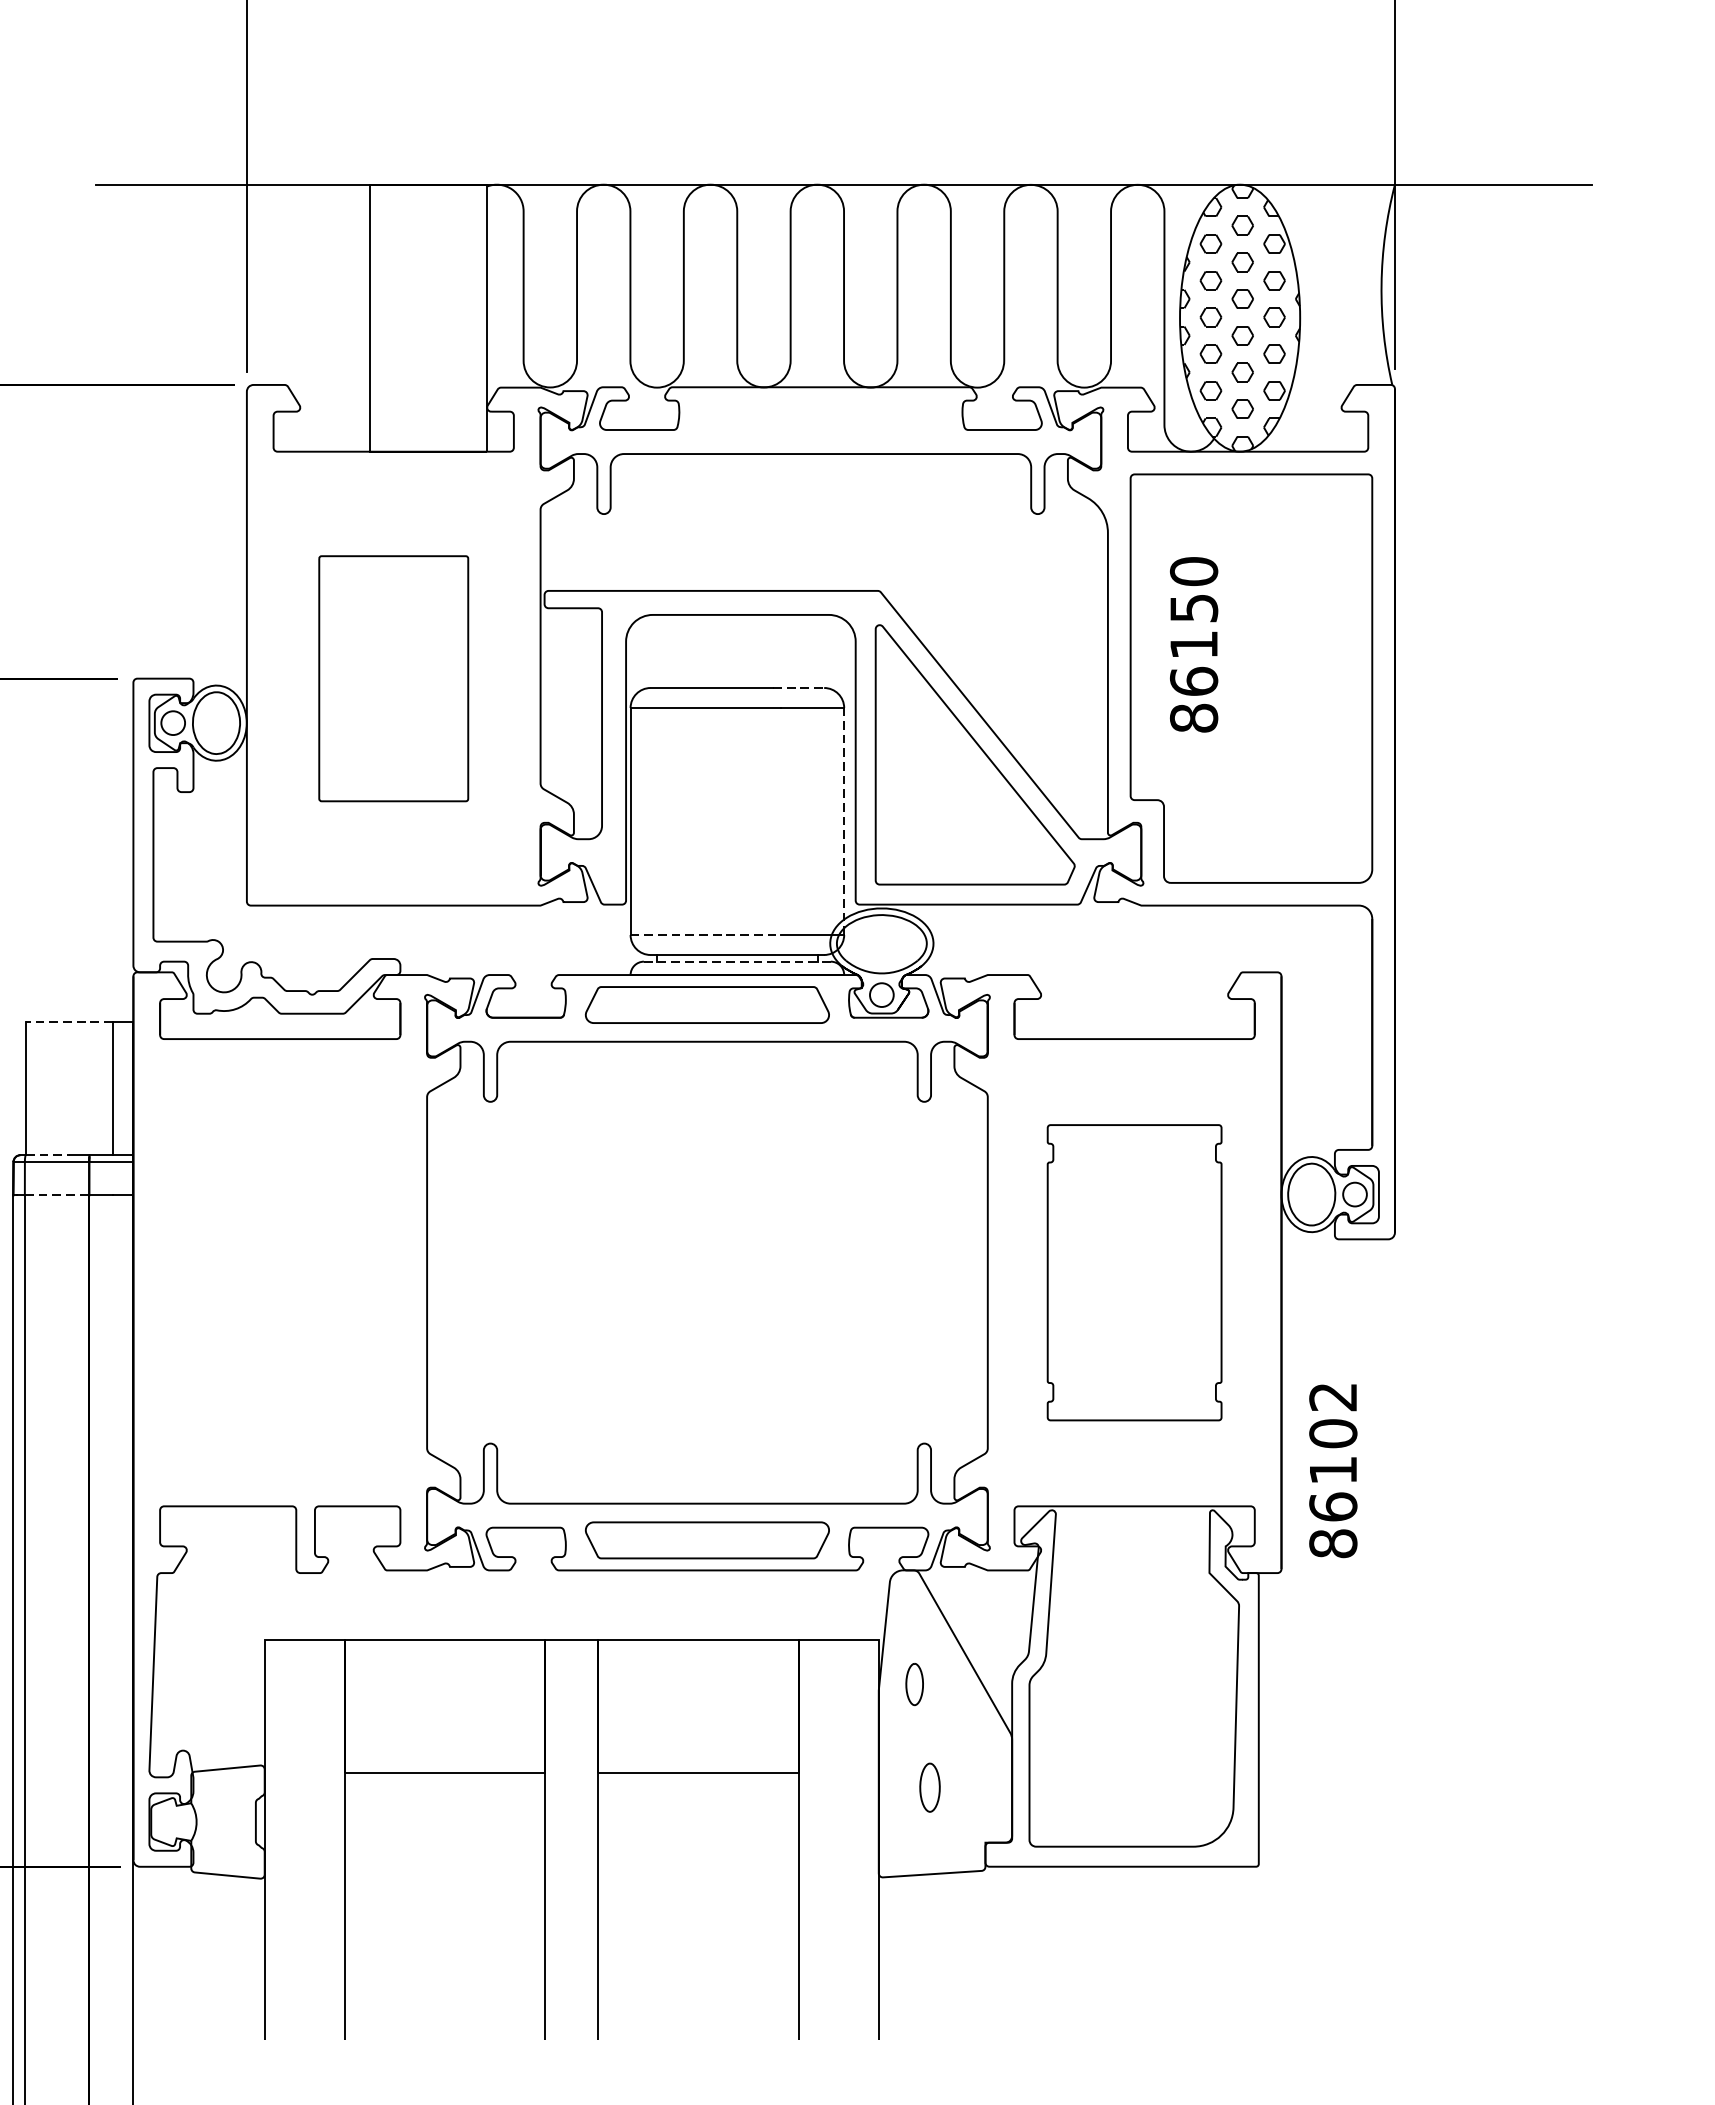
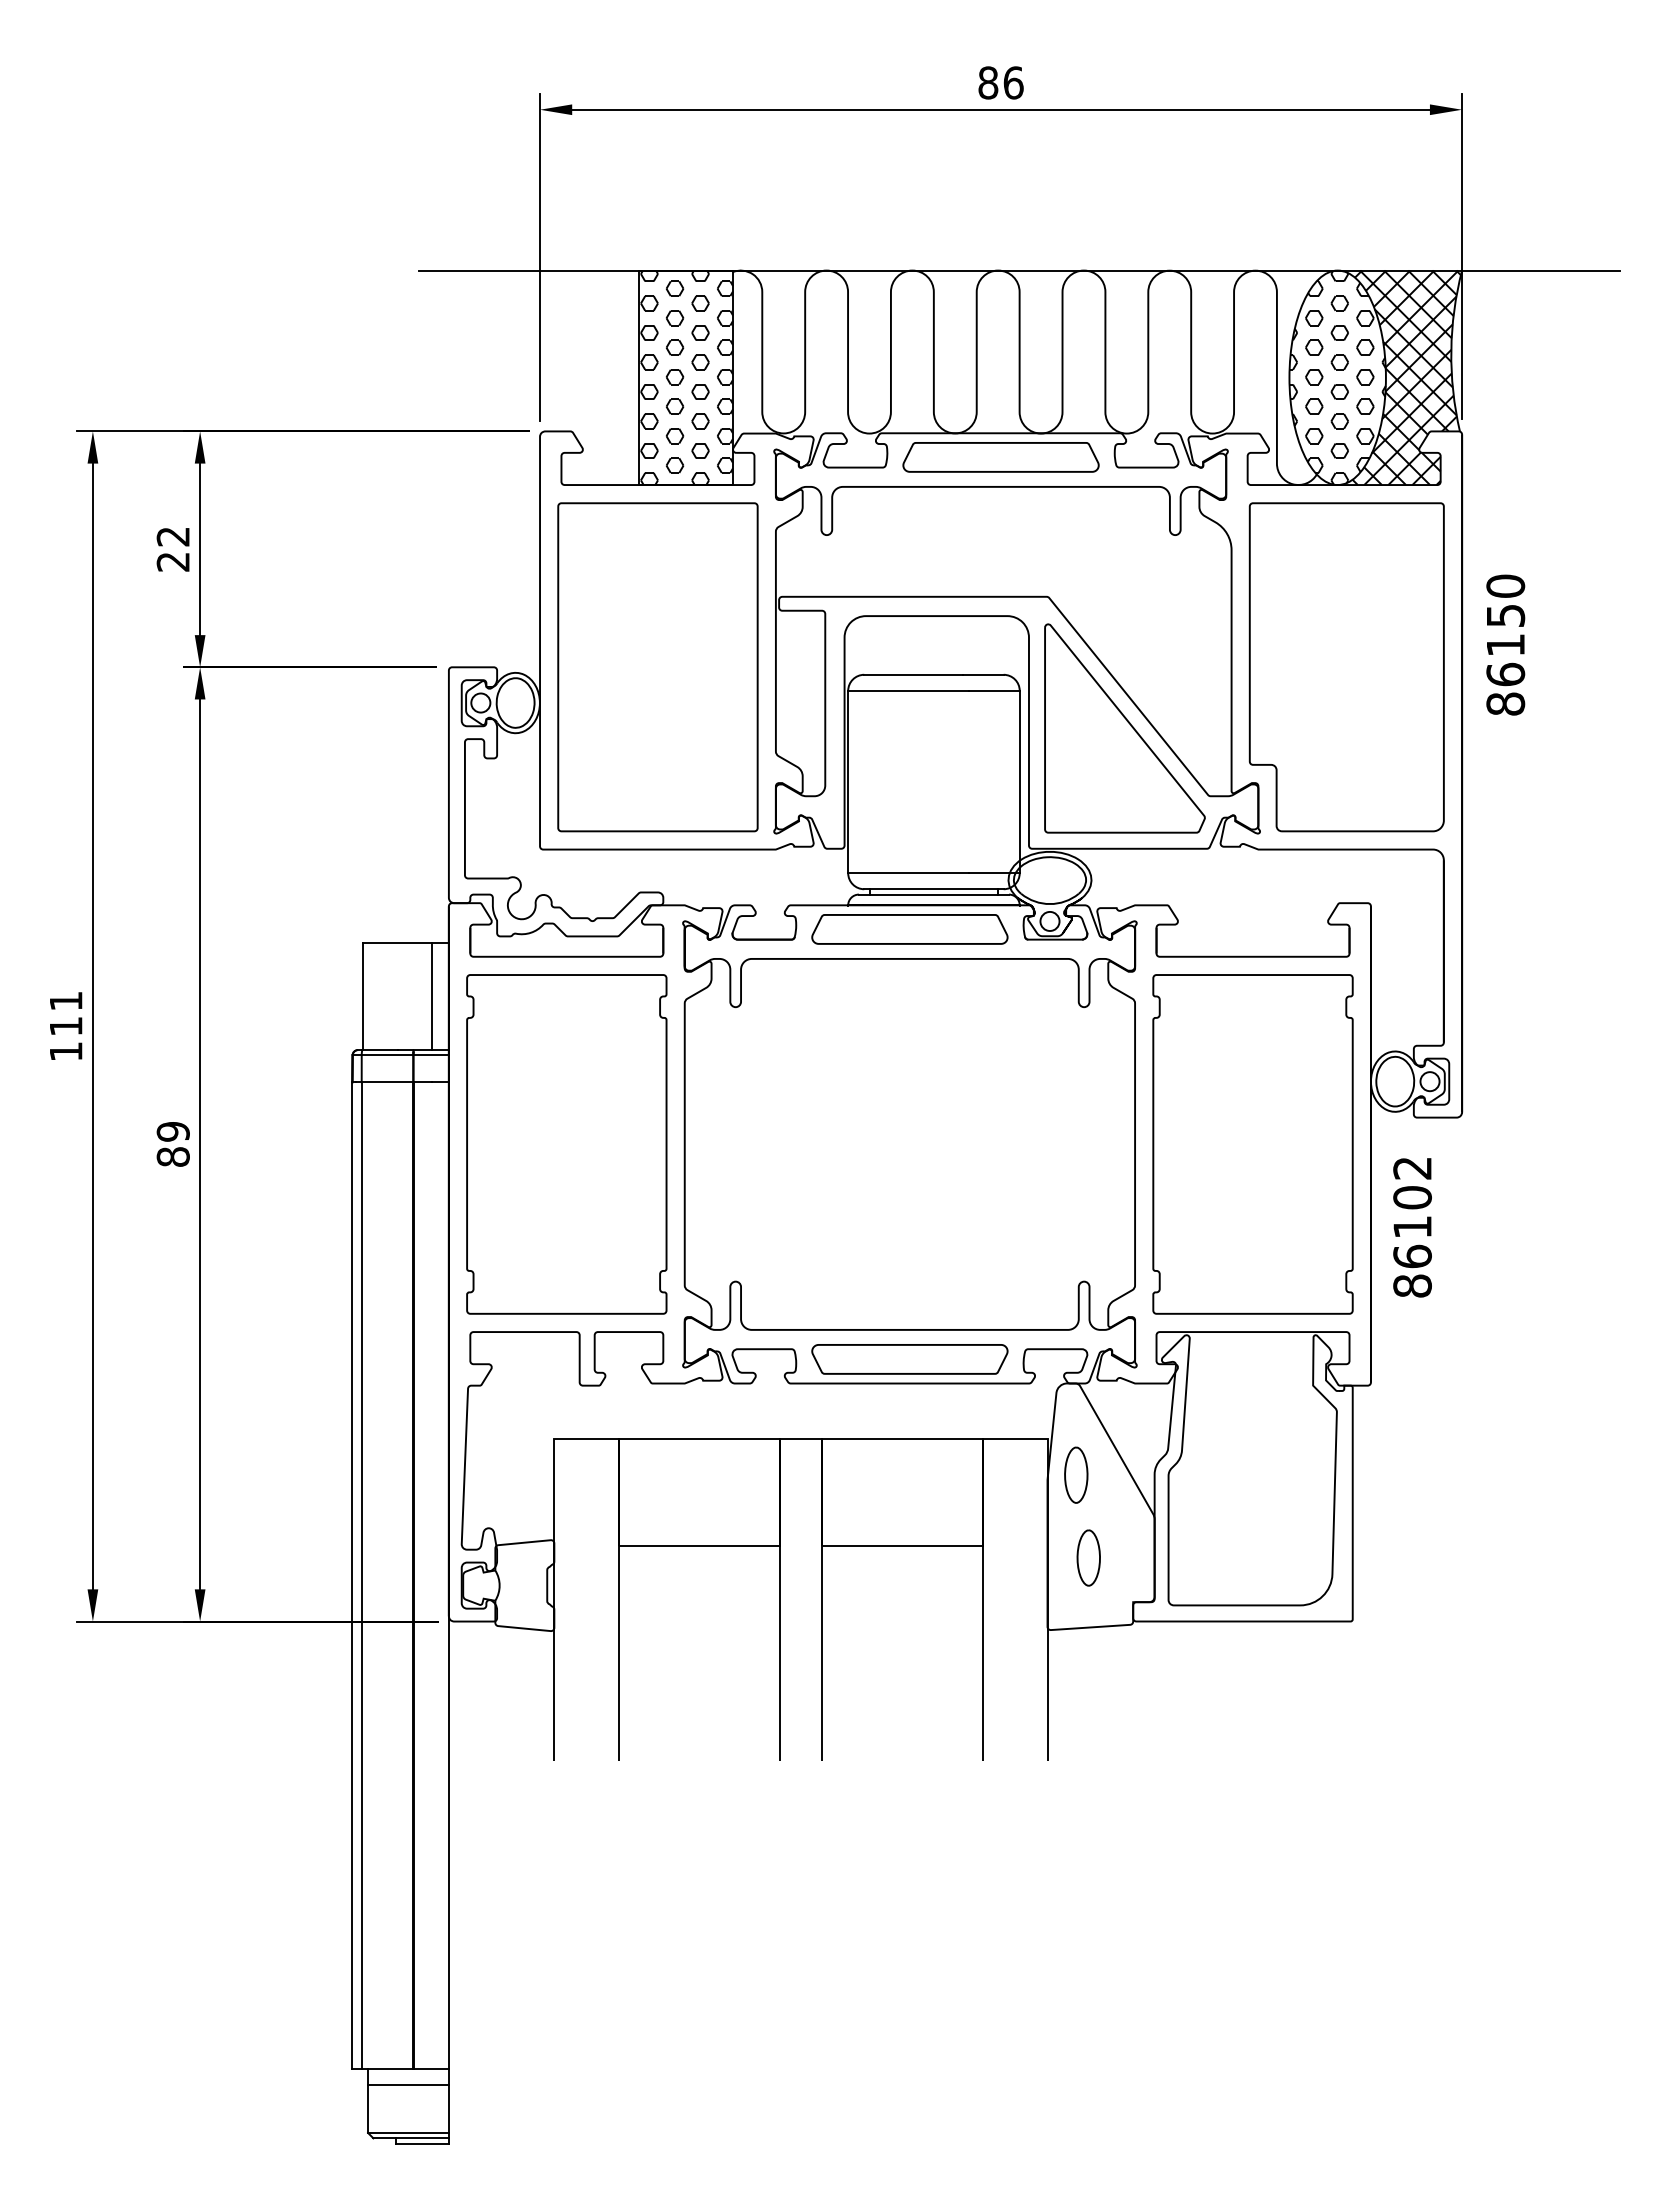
hatch: (429, 317) -> (686, 377), added
hatch: (1317, 317) -> (1399, 377), added
curve: (820, 400) -> (1000, 443), added
text: (1193, 644) -> (1505, 644), moved
part: (393, 678) -> (657, 667), size x1.67
line: (799, 687) -> (983, 674), dashed -> solid
line: (843, 820) -> (1019, 781), dashed -> solid
line: (705, 935) -> (908, 873), dashed -> solid
line: (738, 961) -> (934, 894), dashed -> solid
line: (69, 1021) -> (397, 942), dashed -> solid
line: (48, 1155) -> (380, 1050), dashed -> solid
line: (56, 1195) -> (387, 1082), dashed -> solid
part: (279, 1272) -> (566, 1144), added
part: (1133, 1272) -> (1252, 1144), size x1.43
text: (1333, 1470) -> (1412, 1227), moved
part: (914, 1683) -> (1076, 1474), size x1.67
part: (929, 1787) -> (1088, 1557), size x1.43

